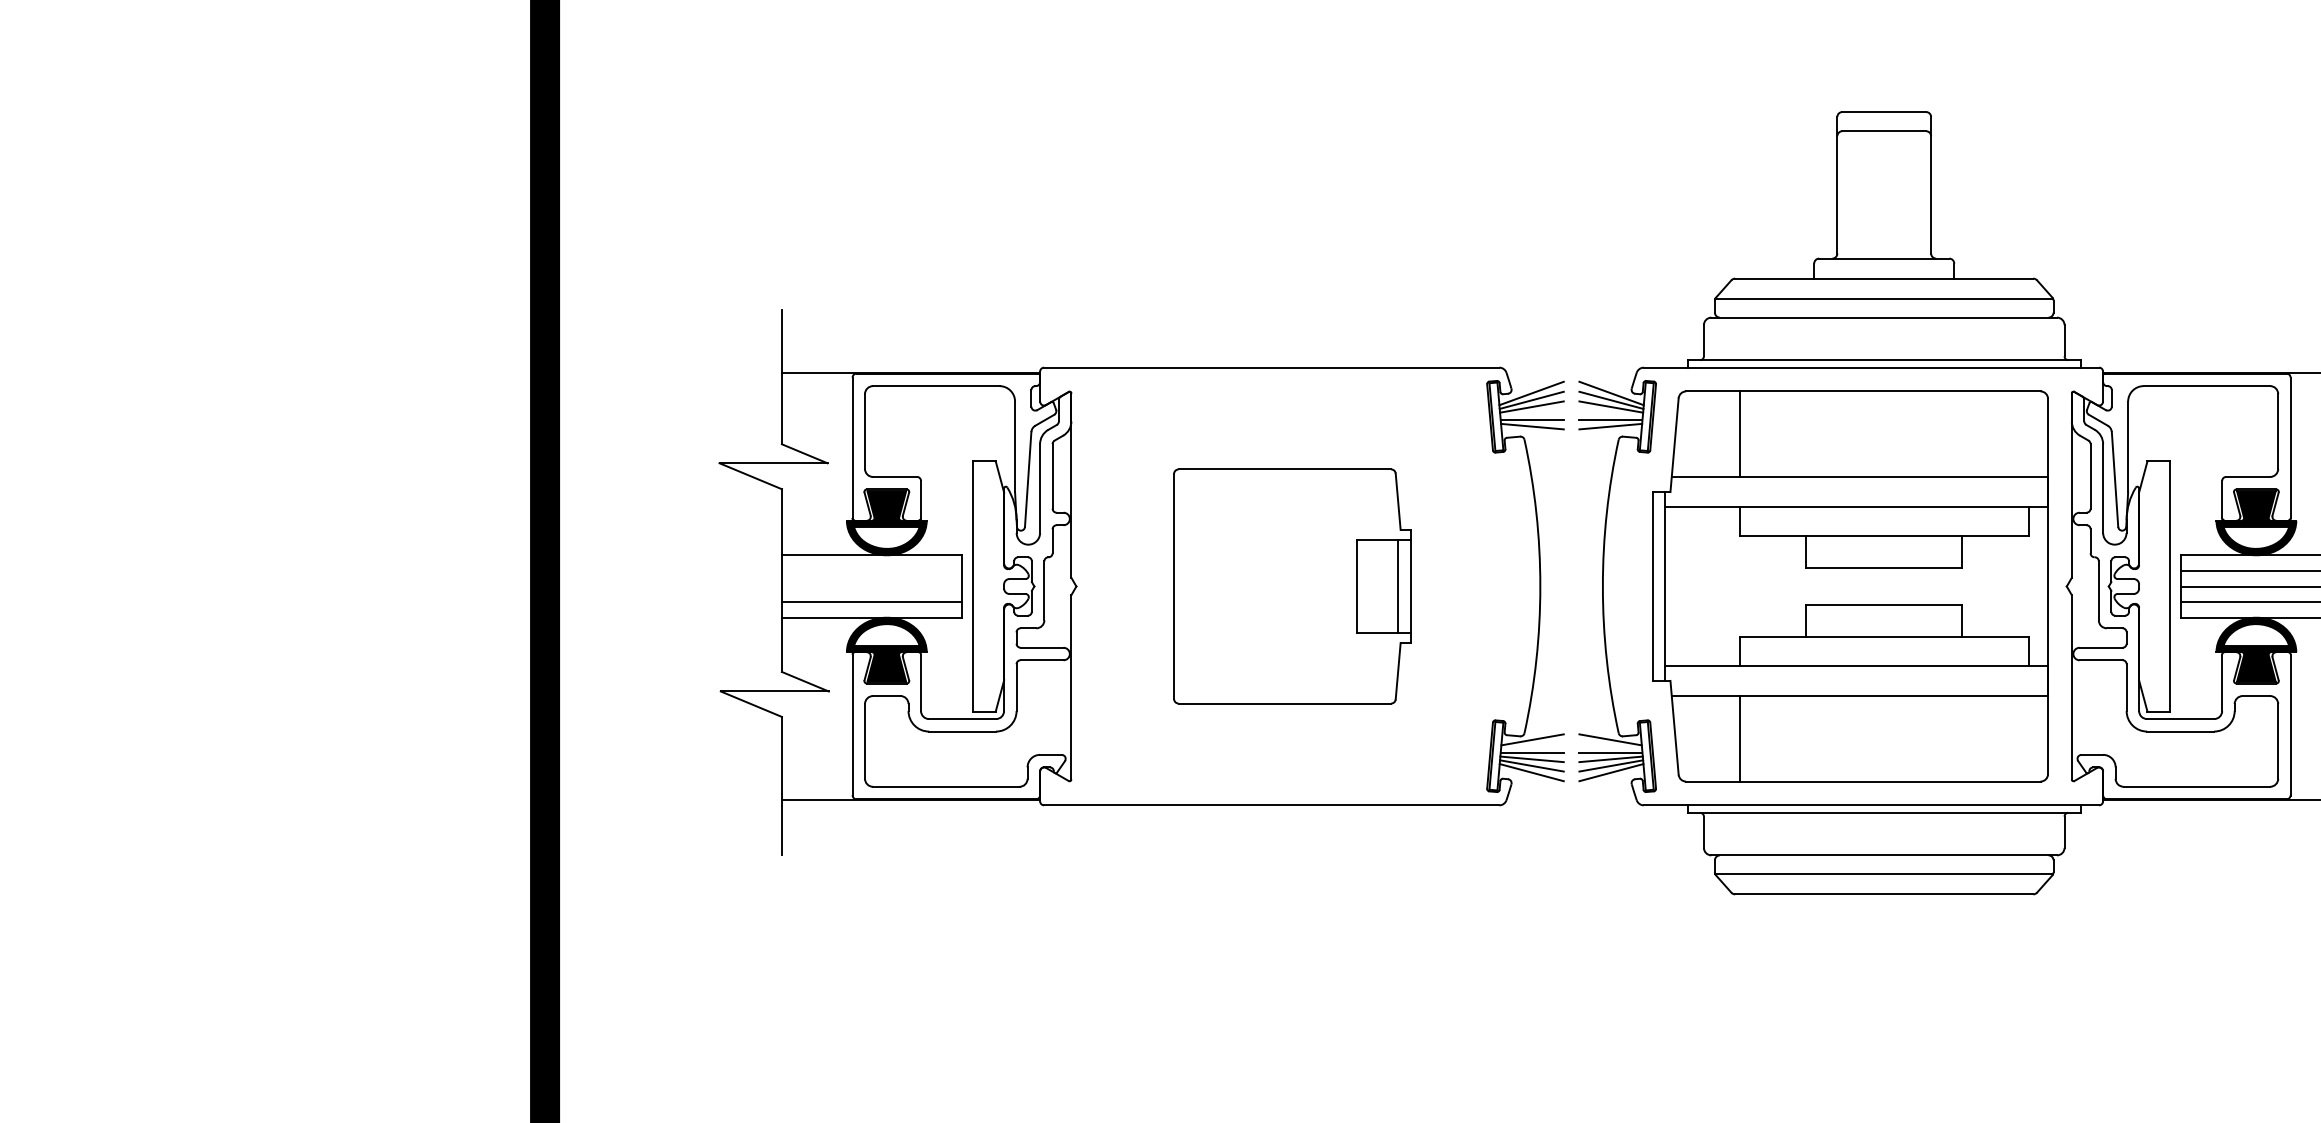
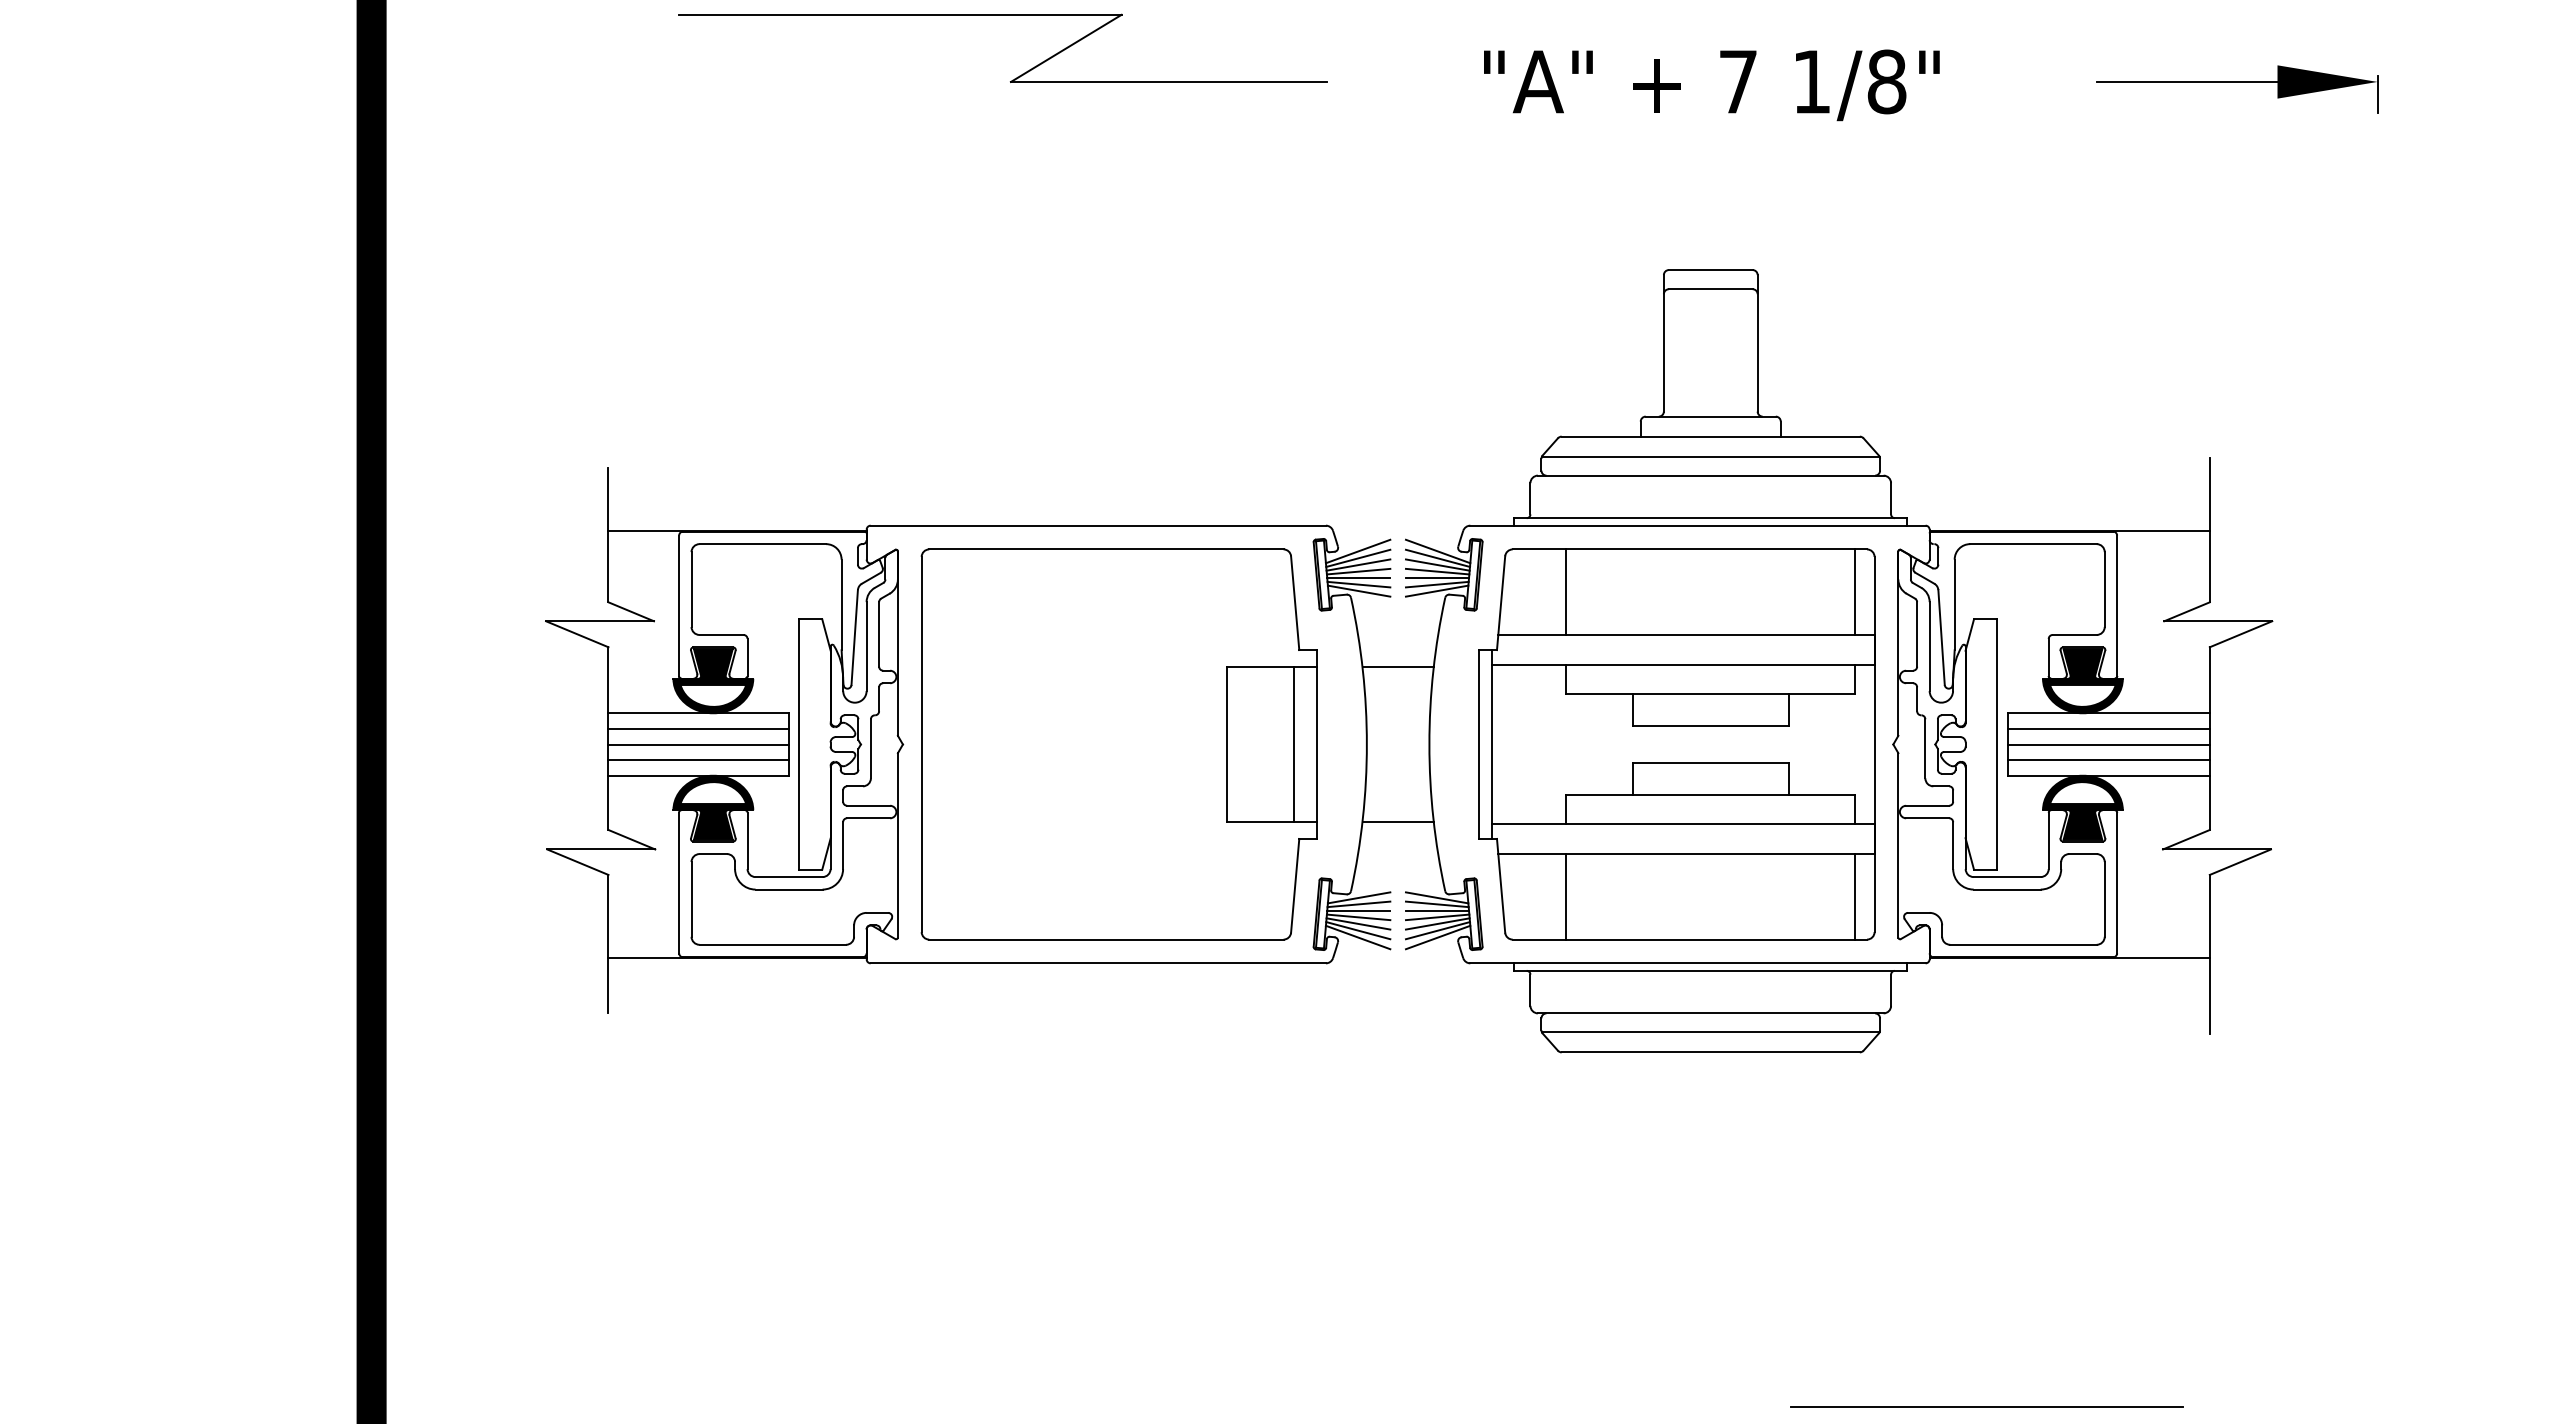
line: (1531, 413) -> (1358, 571), added
line: (1610, 413) -> (1437, 571), added
line: (1531, 432) -> (1358, 590), added
line: (1609, 432) -> (1436, 590), added
line: (2028, 434) -> (1855, 592), added
line: (1570, 508) -> (1397, 666), added
line: (871, 570) -> (698, 728), added
line: (871, 586) -> (698, 744), added
part: (1291, 586) -> (1118, 744), size x1.67
line: (1570, 664) -> (1397, 822), added
line: (2028, 738) -> (1855, 896), added
line: (1531, 746) -> (1358, 904), added
line: (1609, 746) -> (1436, 904), added
line: (1530, 779) -> (1357, 937), added
line: (1610, 779) -> (1437, 937), added

